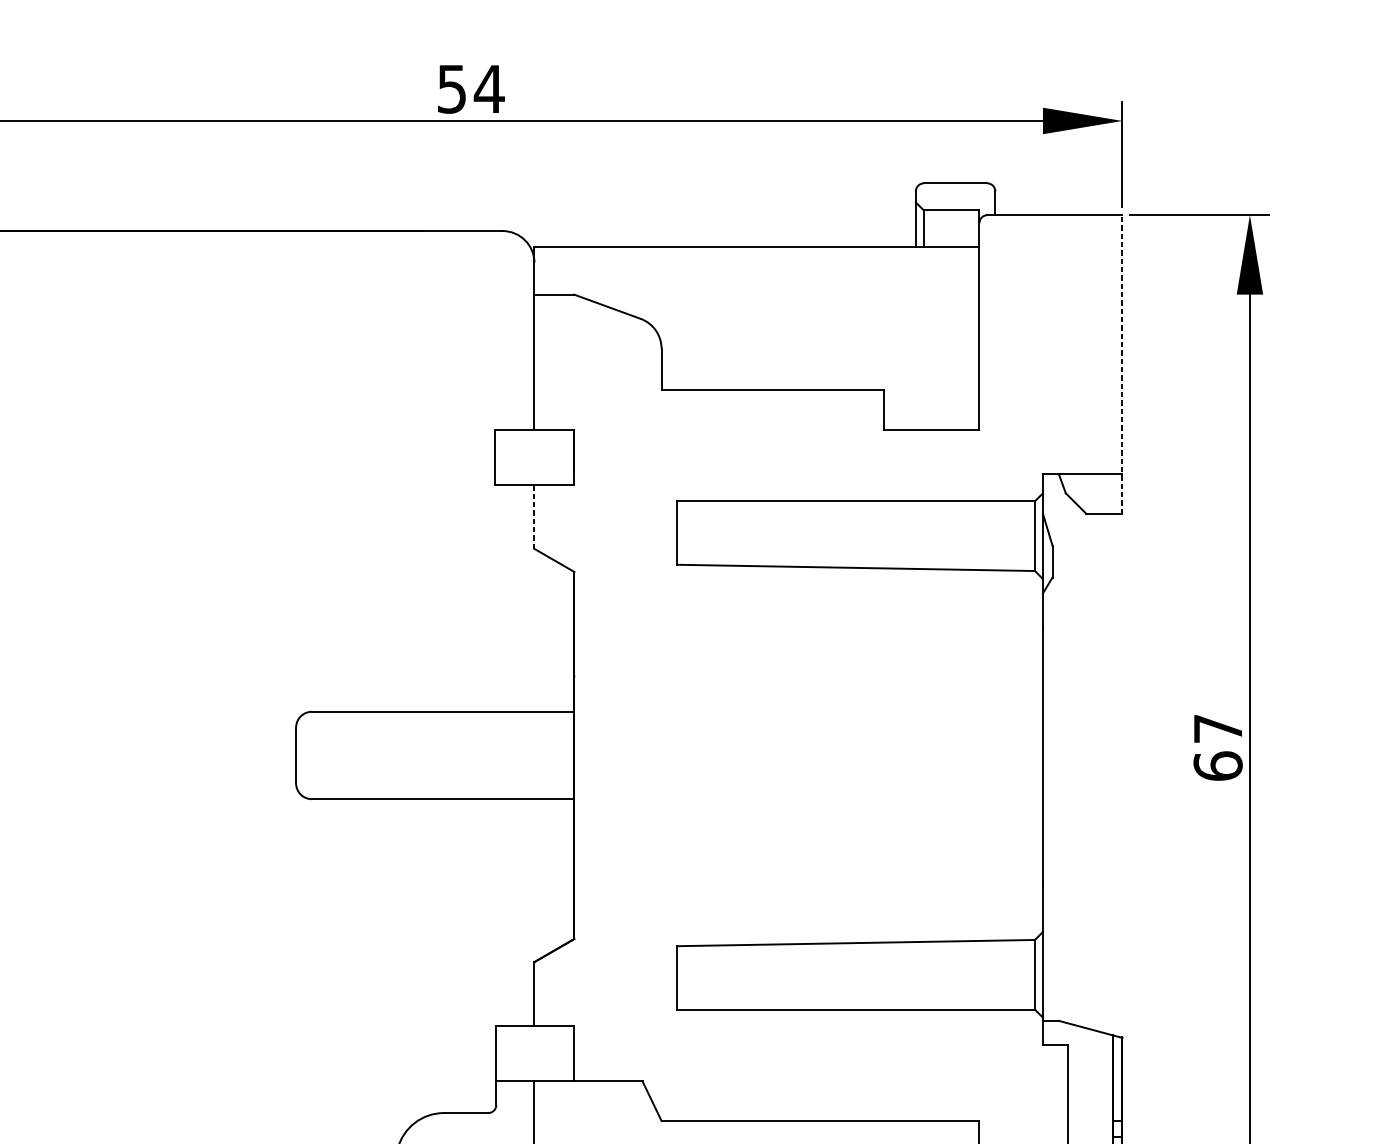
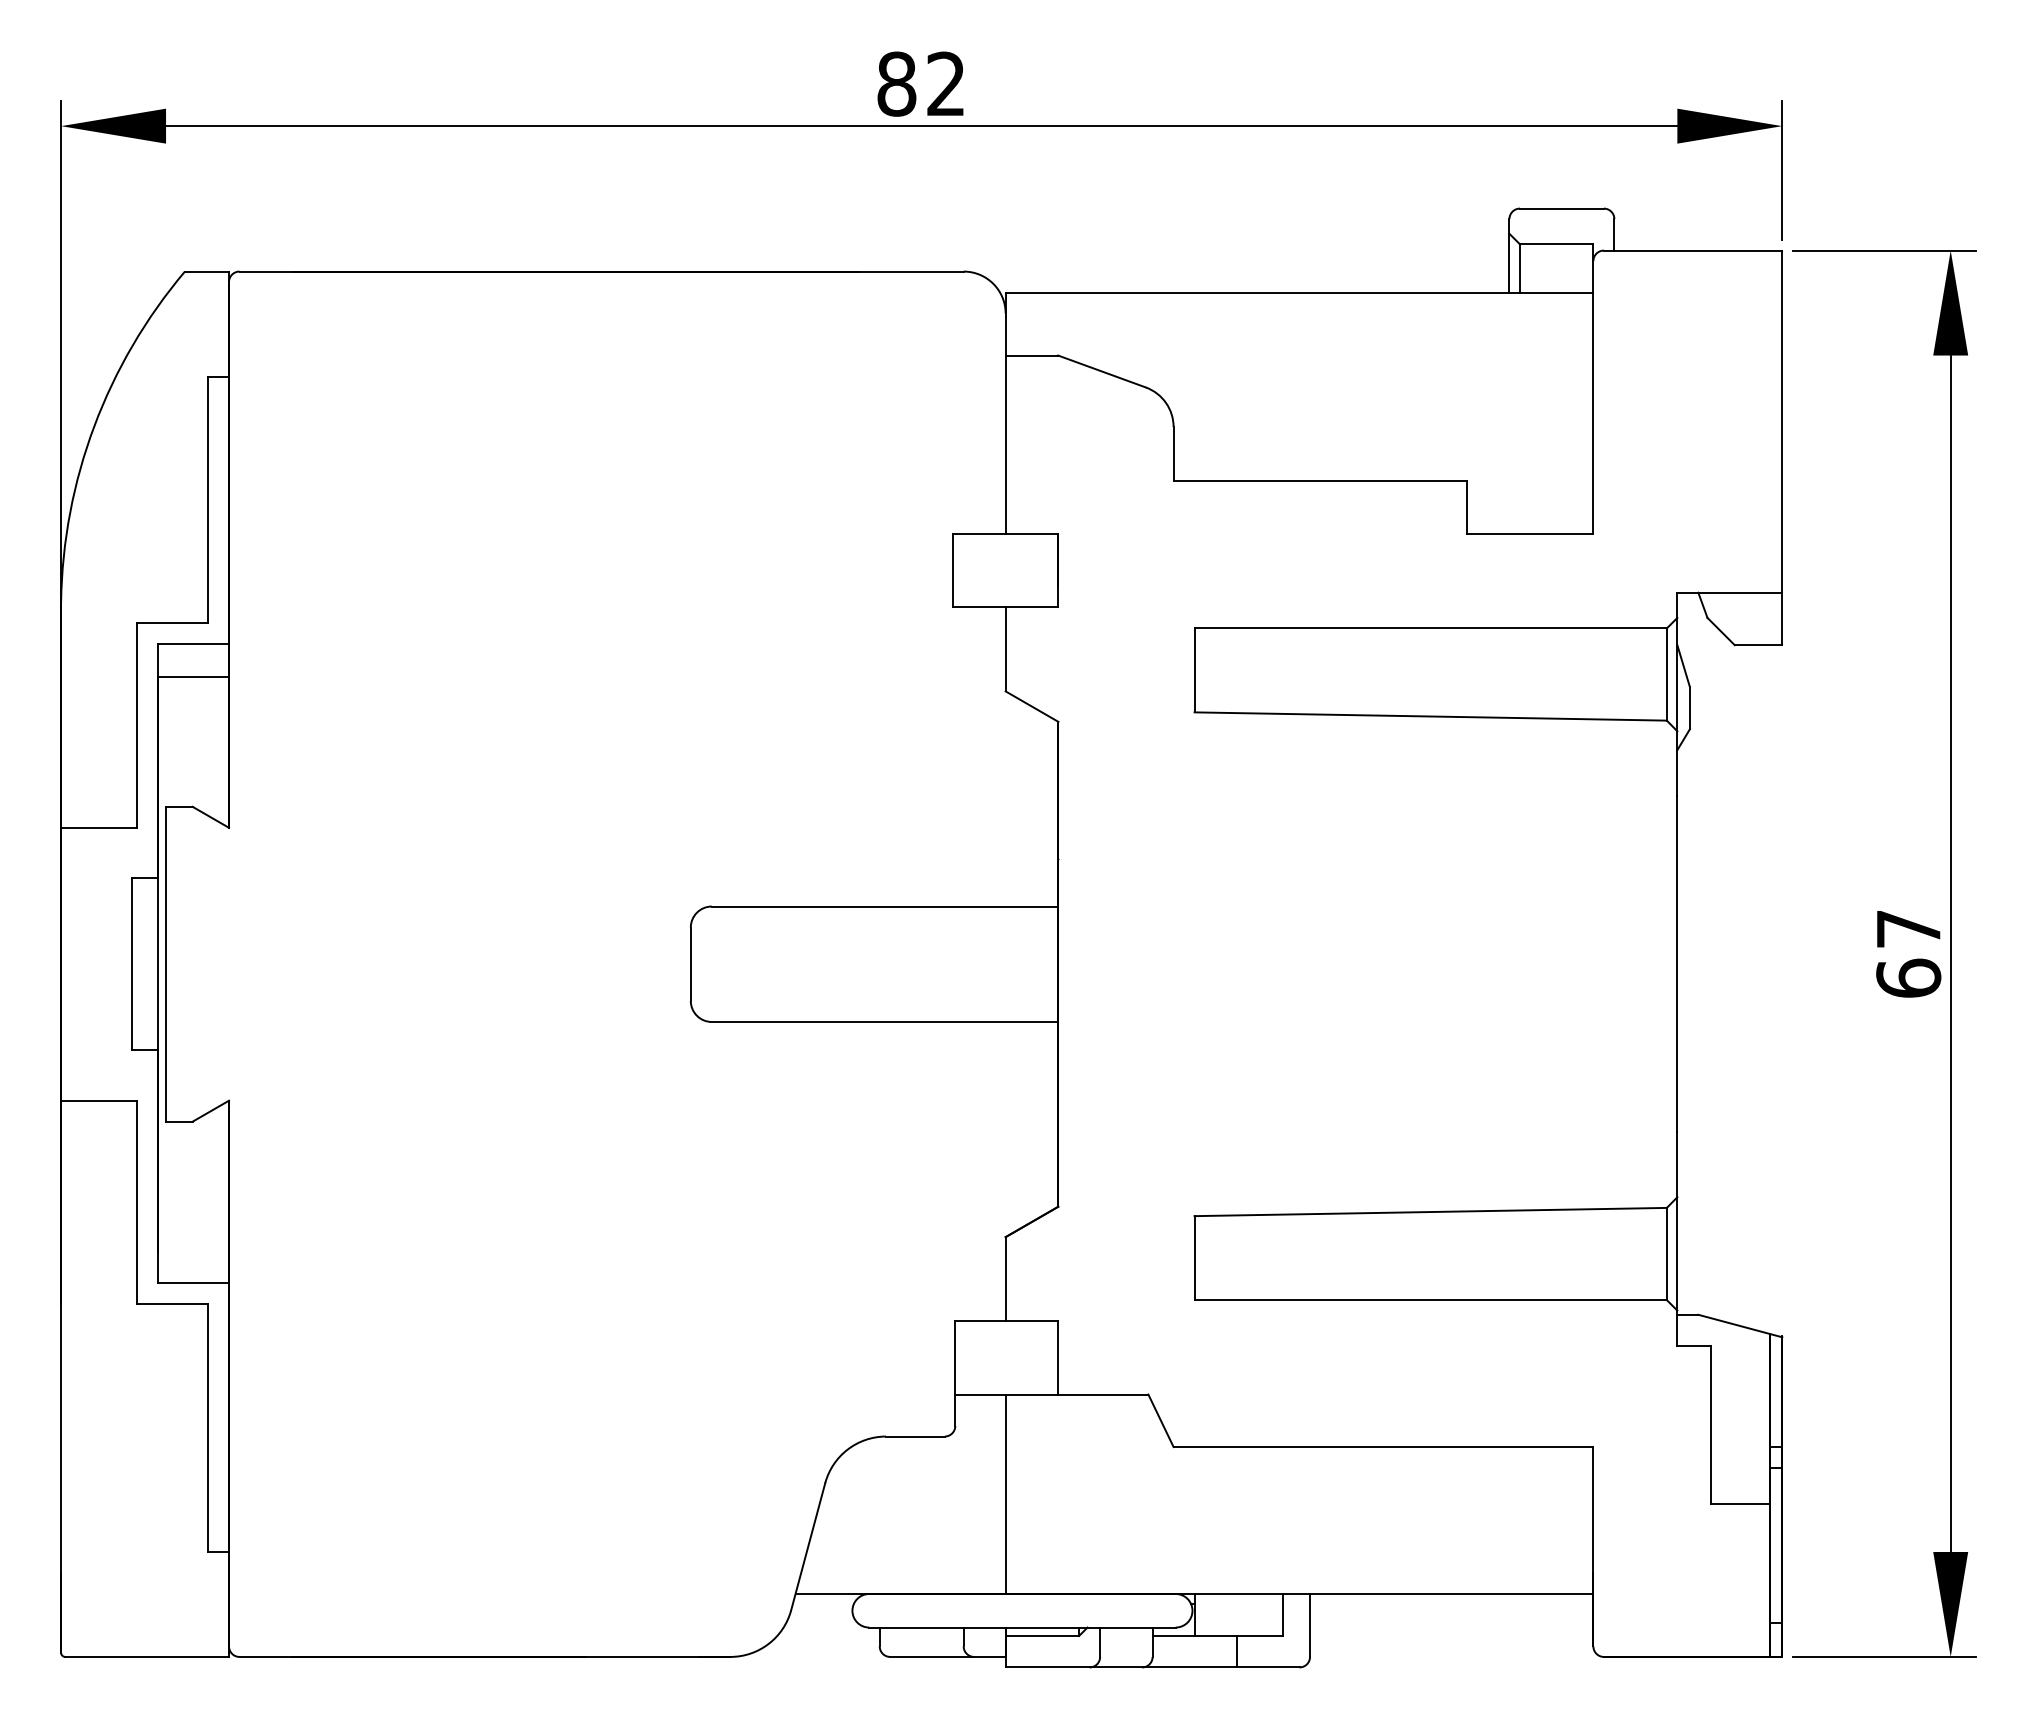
text: (470, 88) -> (921, 83), 54 -> 82
line: (1122, 364) -> (1782, 447), dashed -> solid
line: (534, 517) -> (1005, 649), dashed -> solid

